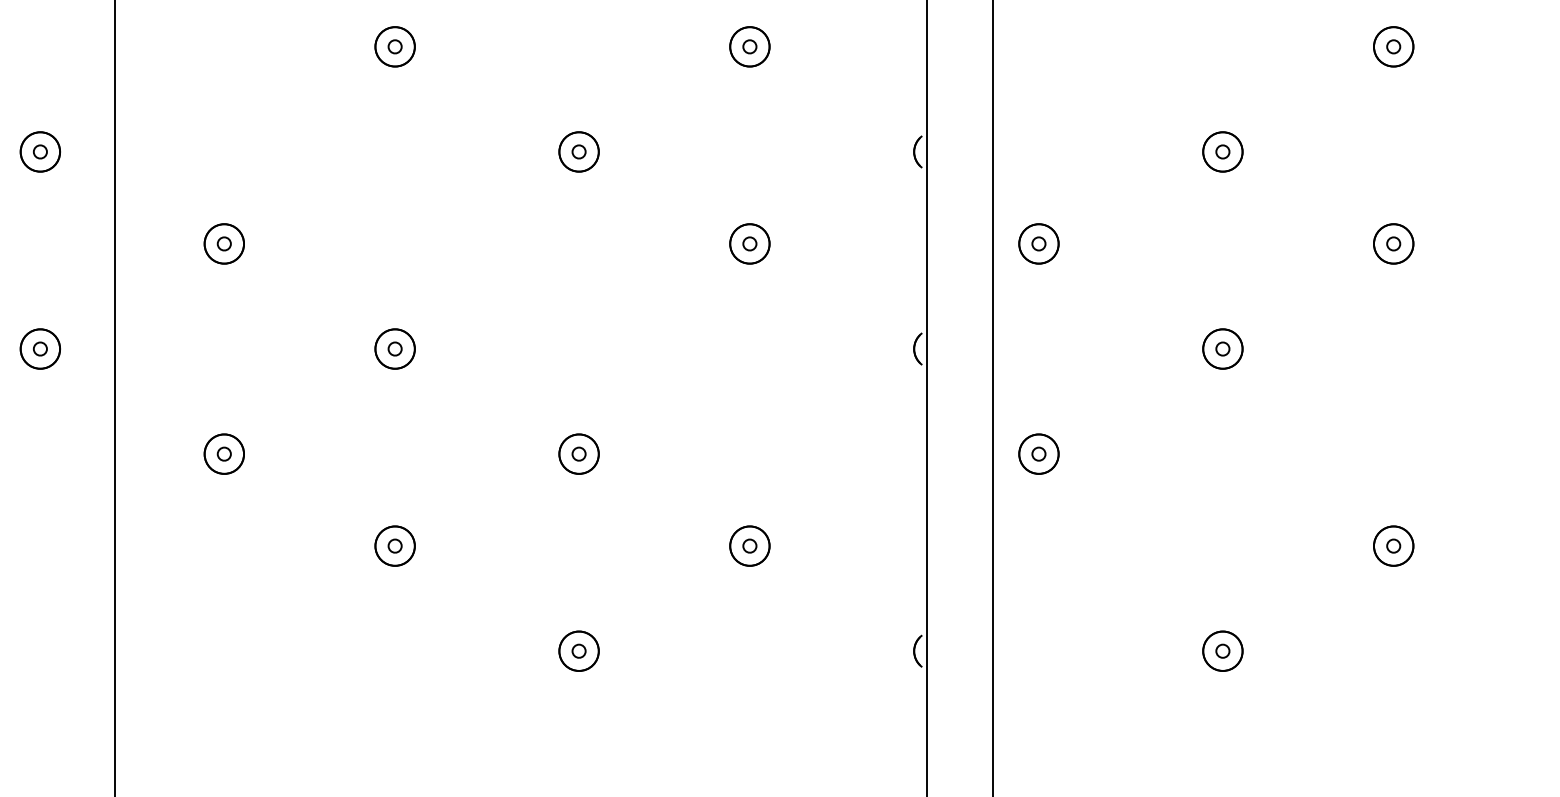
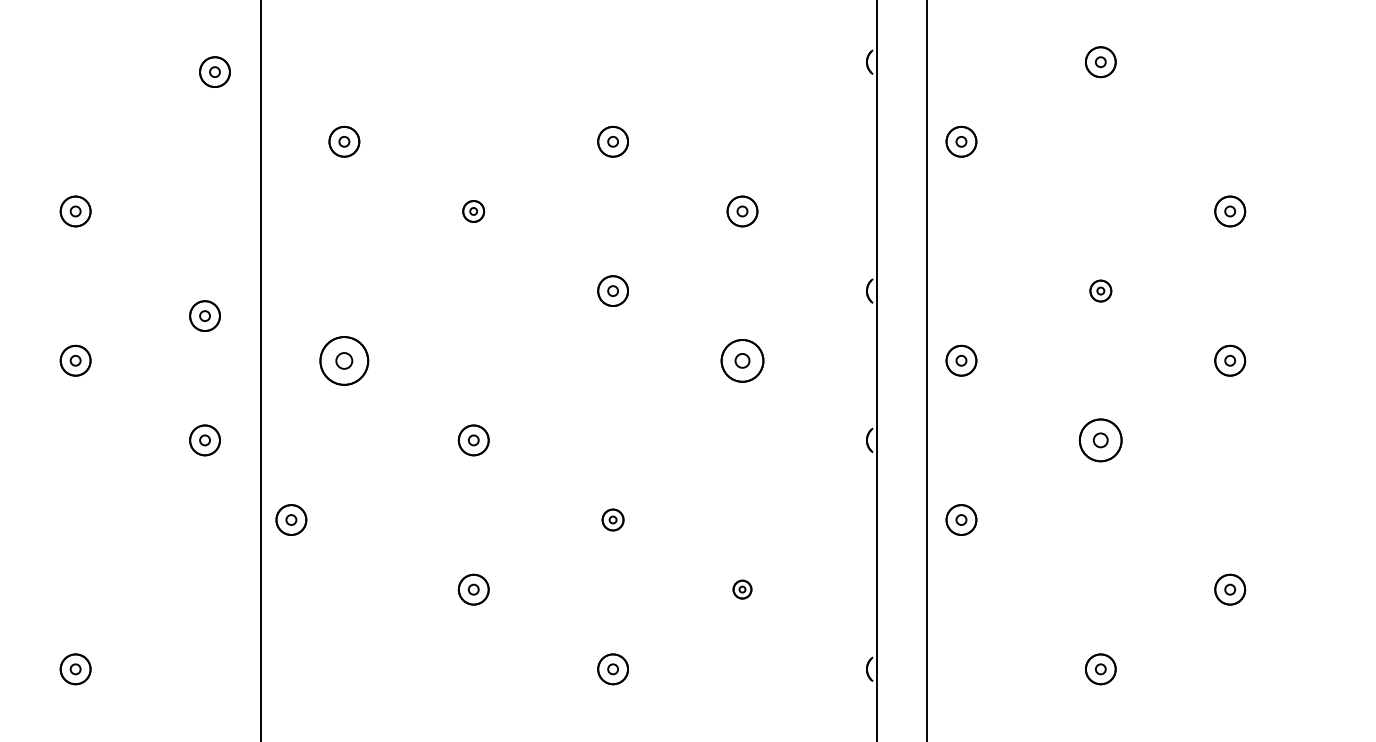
part: (394, 46) -> (473, 211), size x0.7
part: (39, 151) -> (204, 315), moved
part: (1222, 151) -> (1100, 290), size x0.7
part: (224, 243) -> (344, 360), size x1.6
part: (749, 243) -> (742, 360), size x1.4
part: (1222, 349) -> (1100, 440), size x1.4
part: (224, 453) -> (291, 519), moved
part: (578, 453) -> (612, 519), size x0.7
part: (749, 545) -> (742, 589), size x0.6

